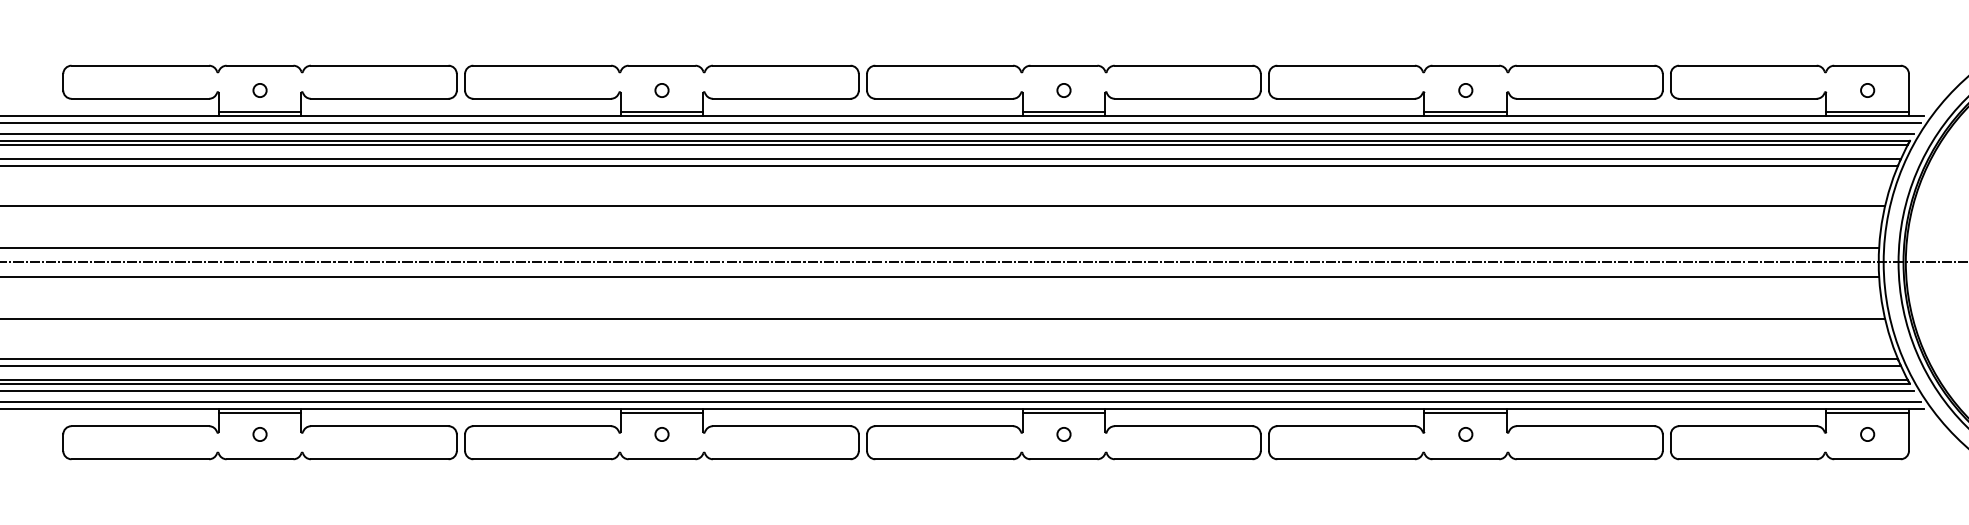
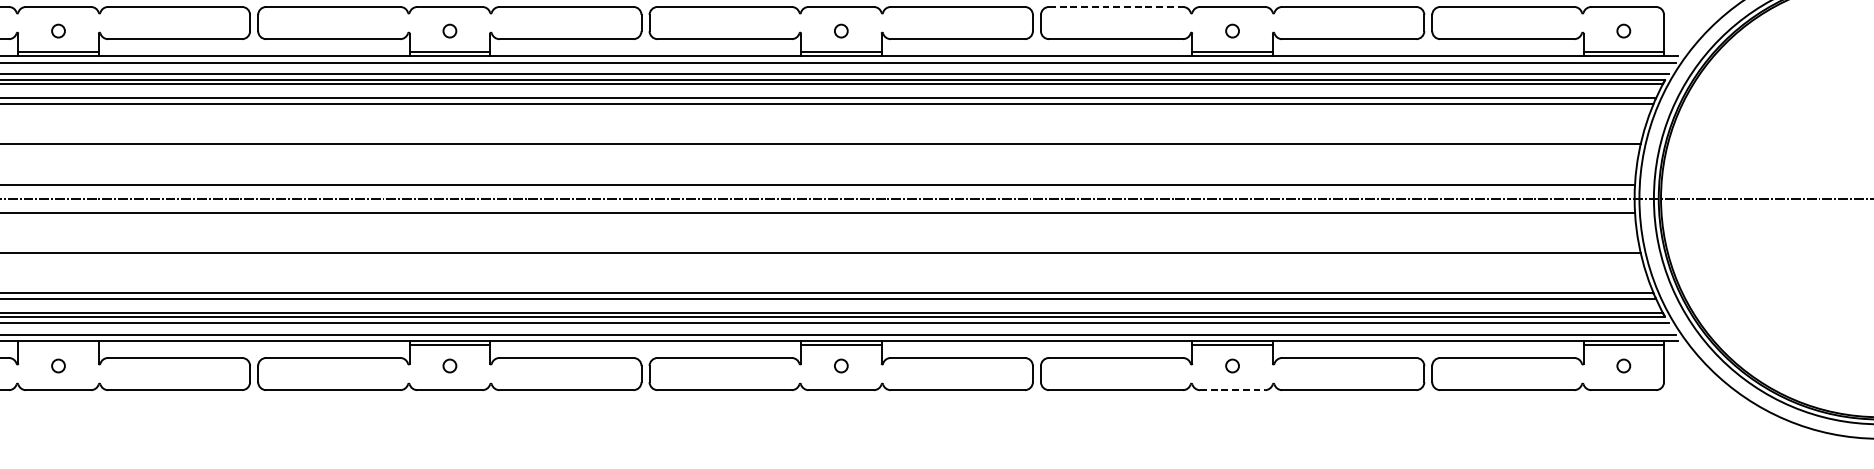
line: (1346, 65) -> (1116, 6), solid -> dashed
line: (259, 412) -> (57, 344), removed
line: (1466, 459) -> (1233, 390), solid -> dashed

